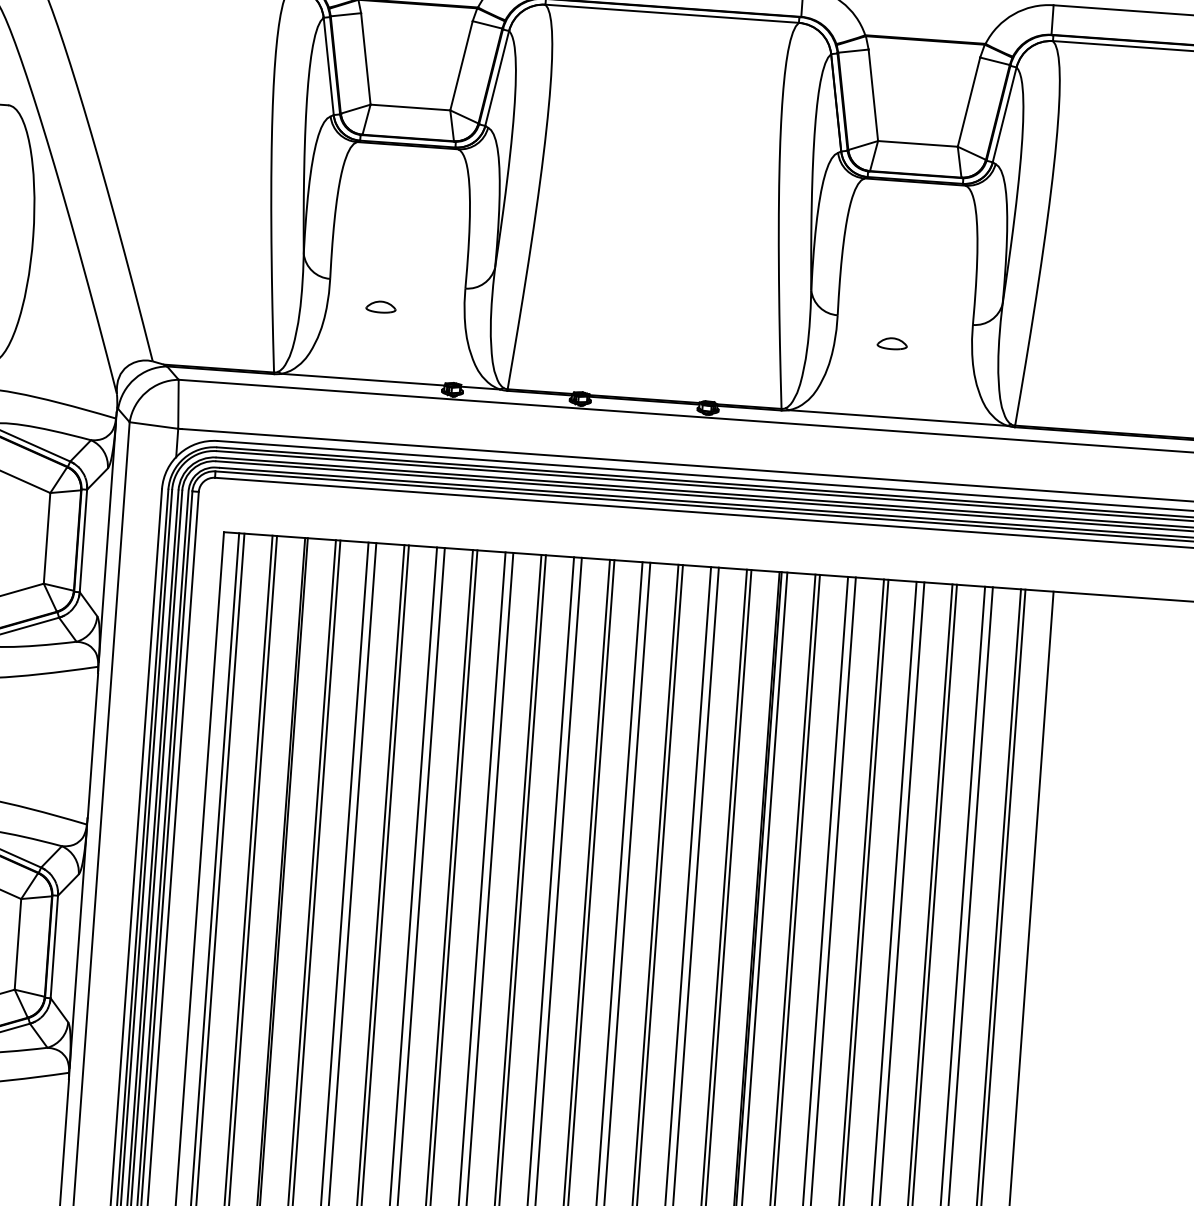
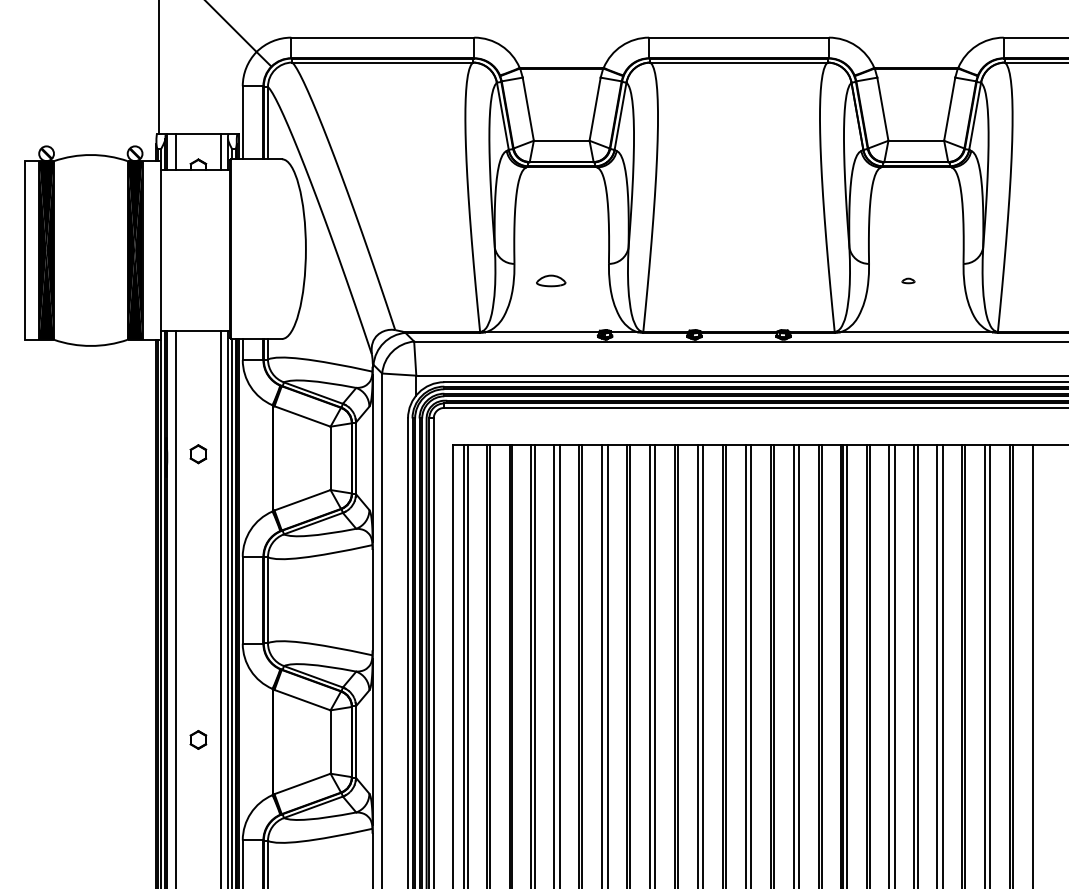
part: (381, 306) -> (551, 280), size x1.4
part: (892, 343) -> (908, 280), size x0.6

